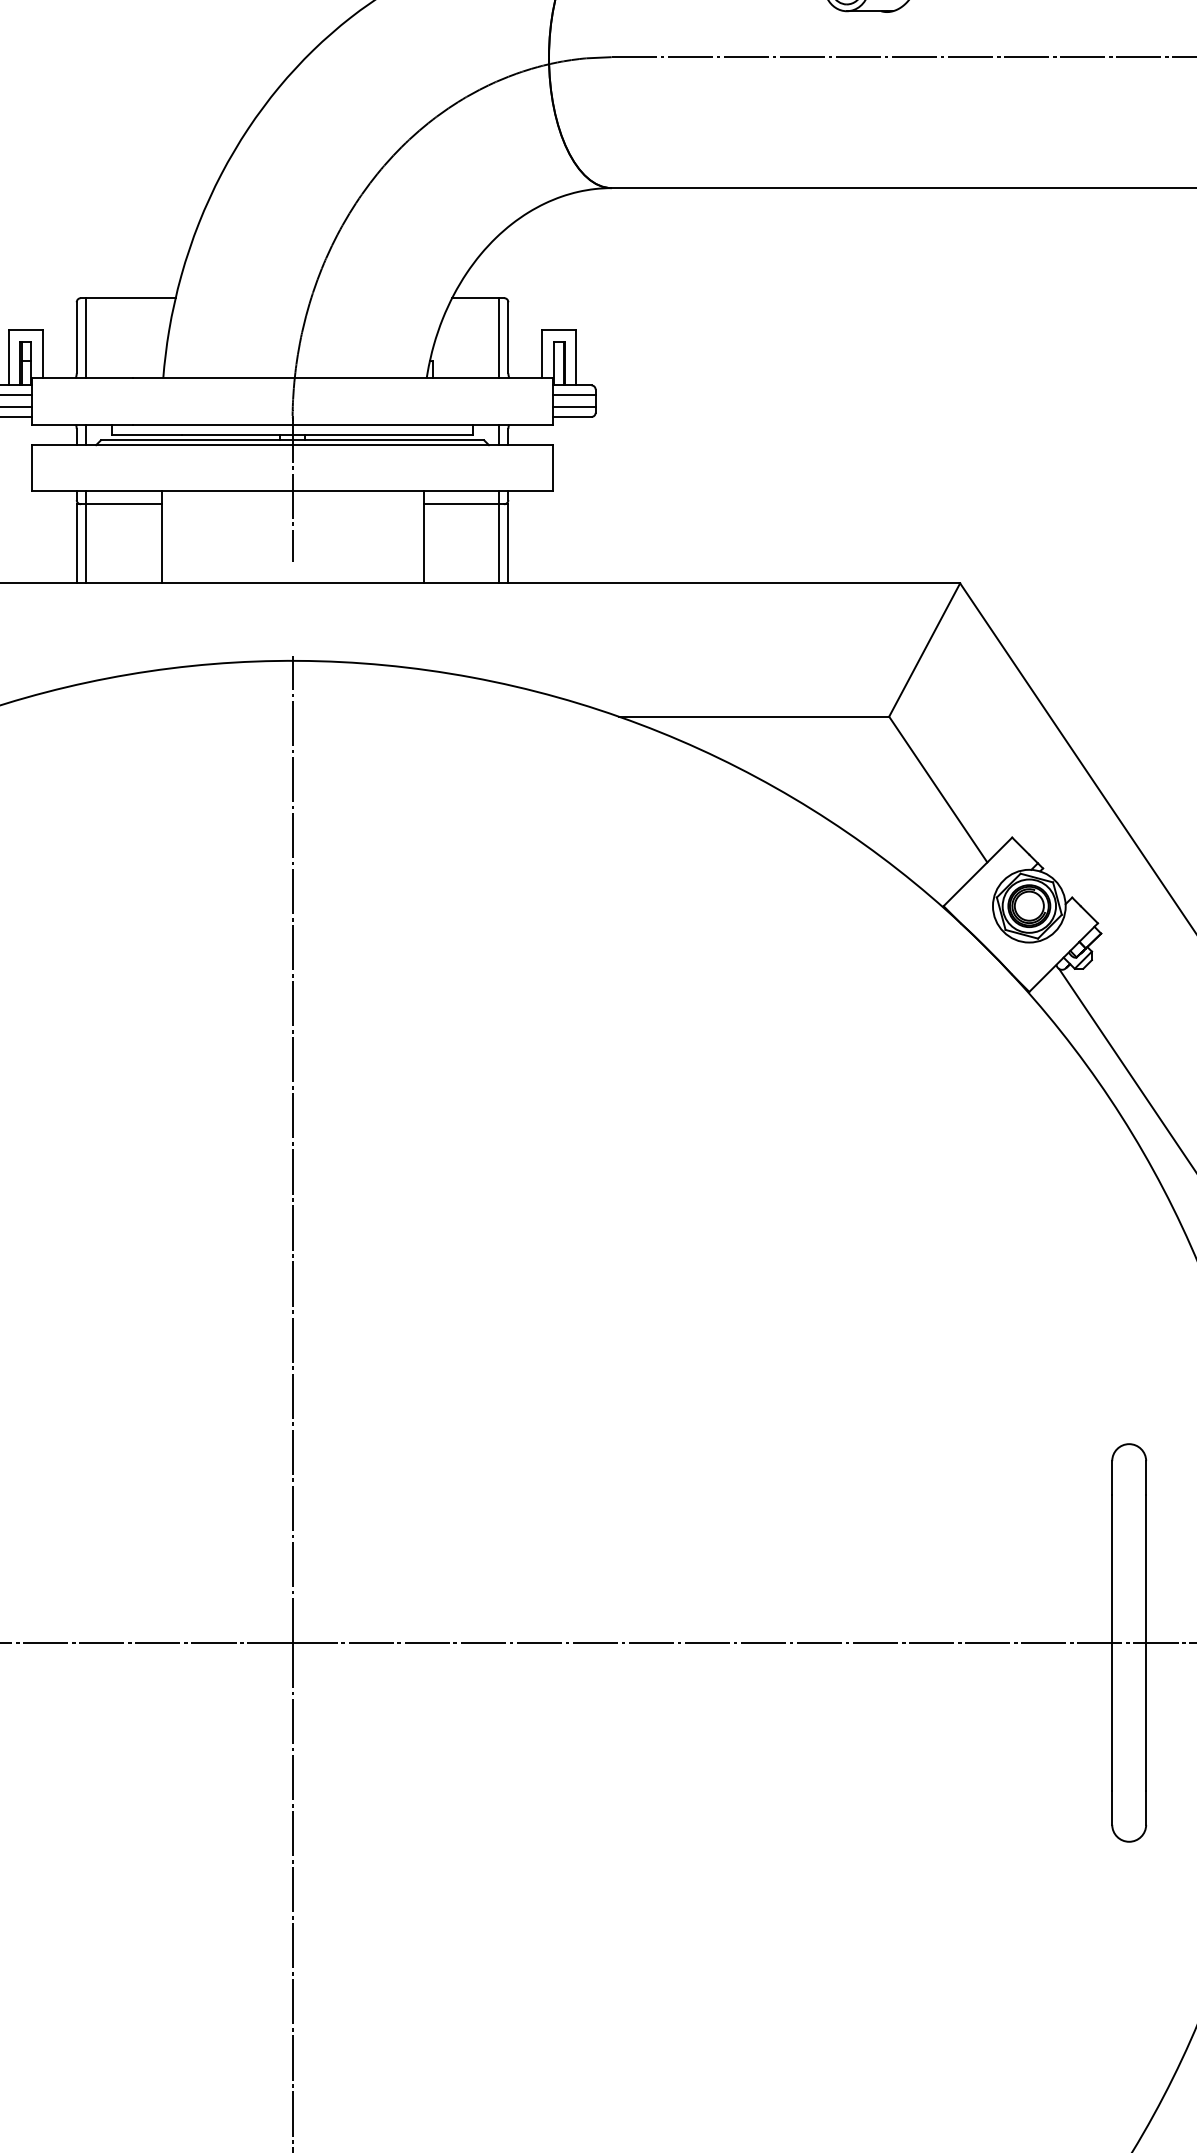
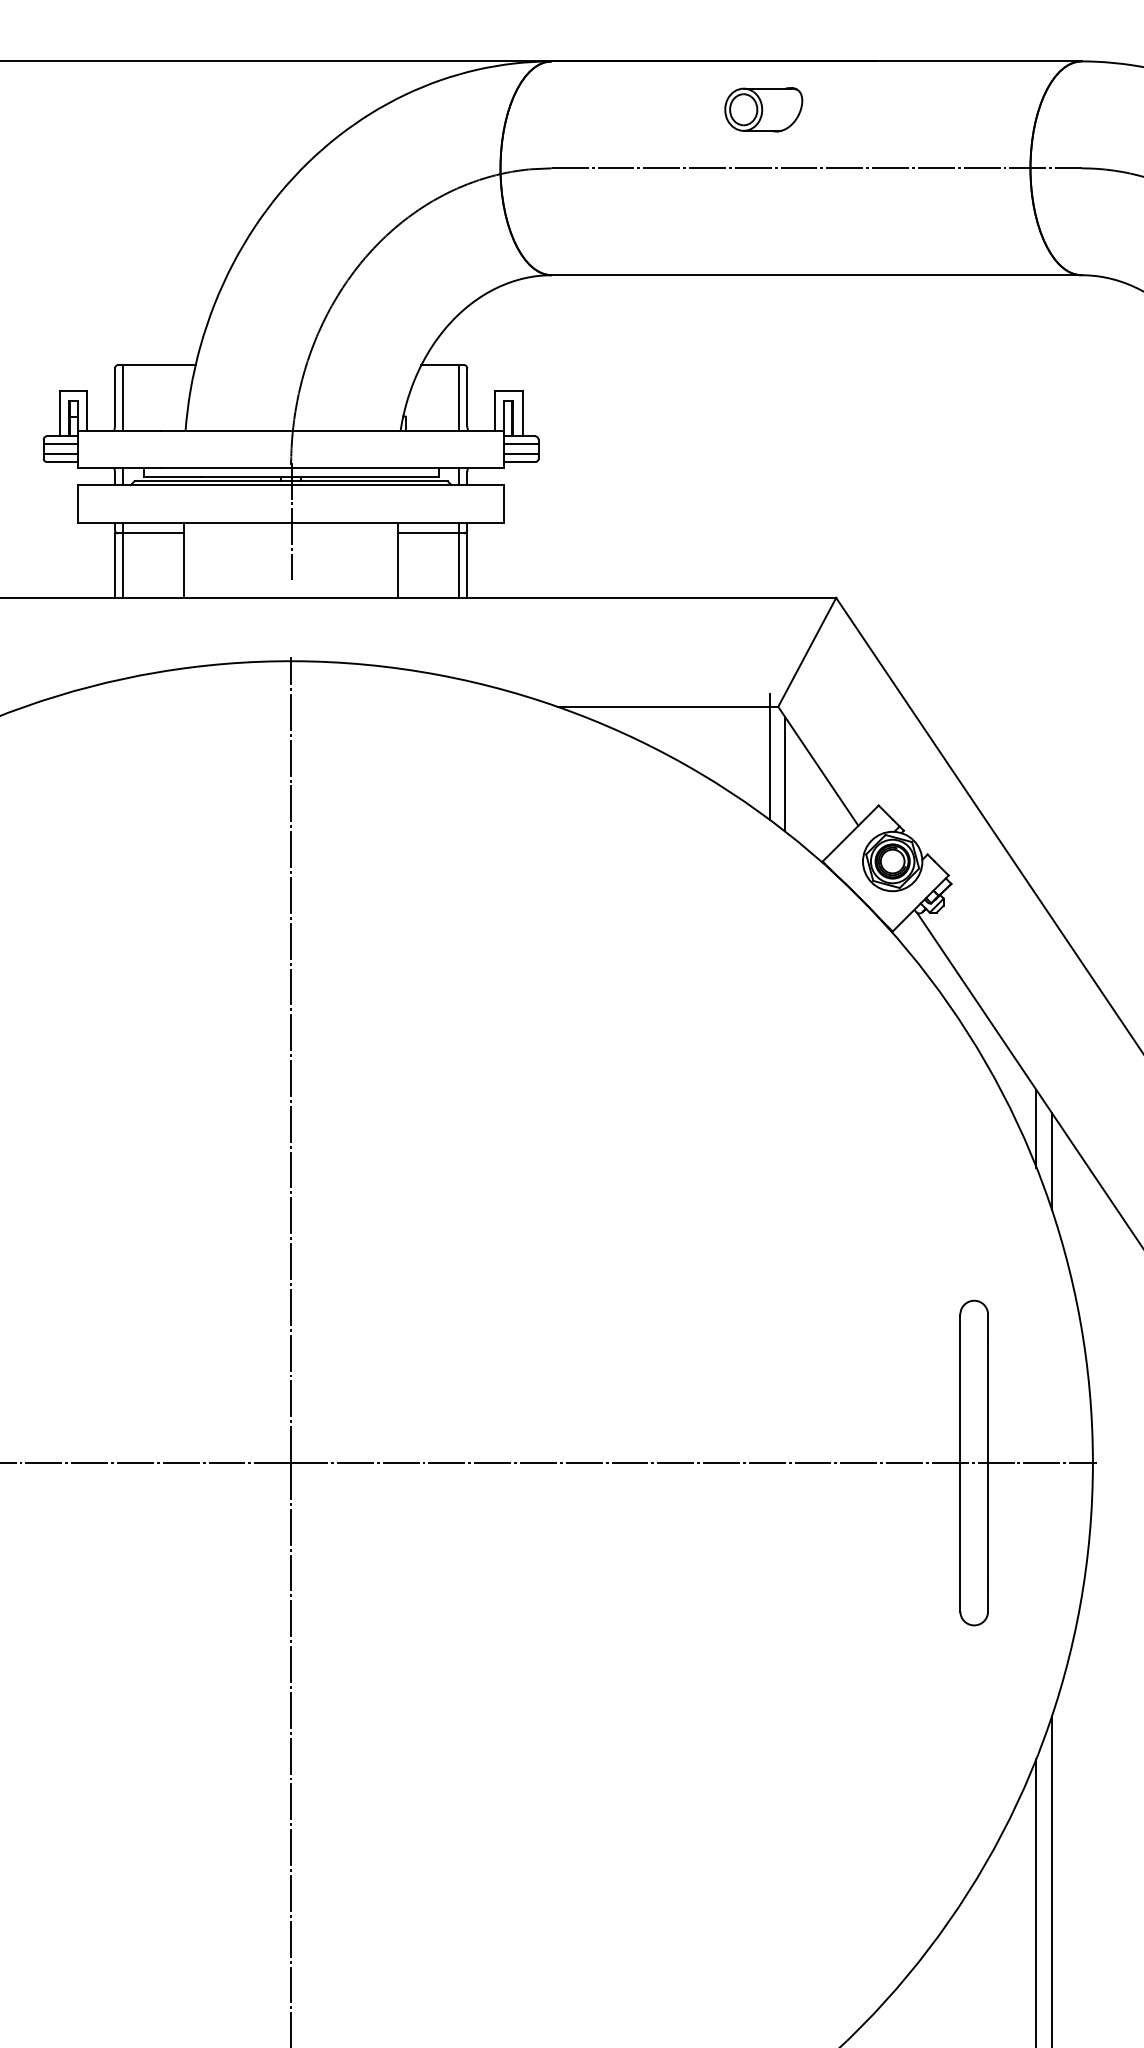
line: (878, 777) -> (769, 756), added
line: (898, 798) -> (785, 773), added

